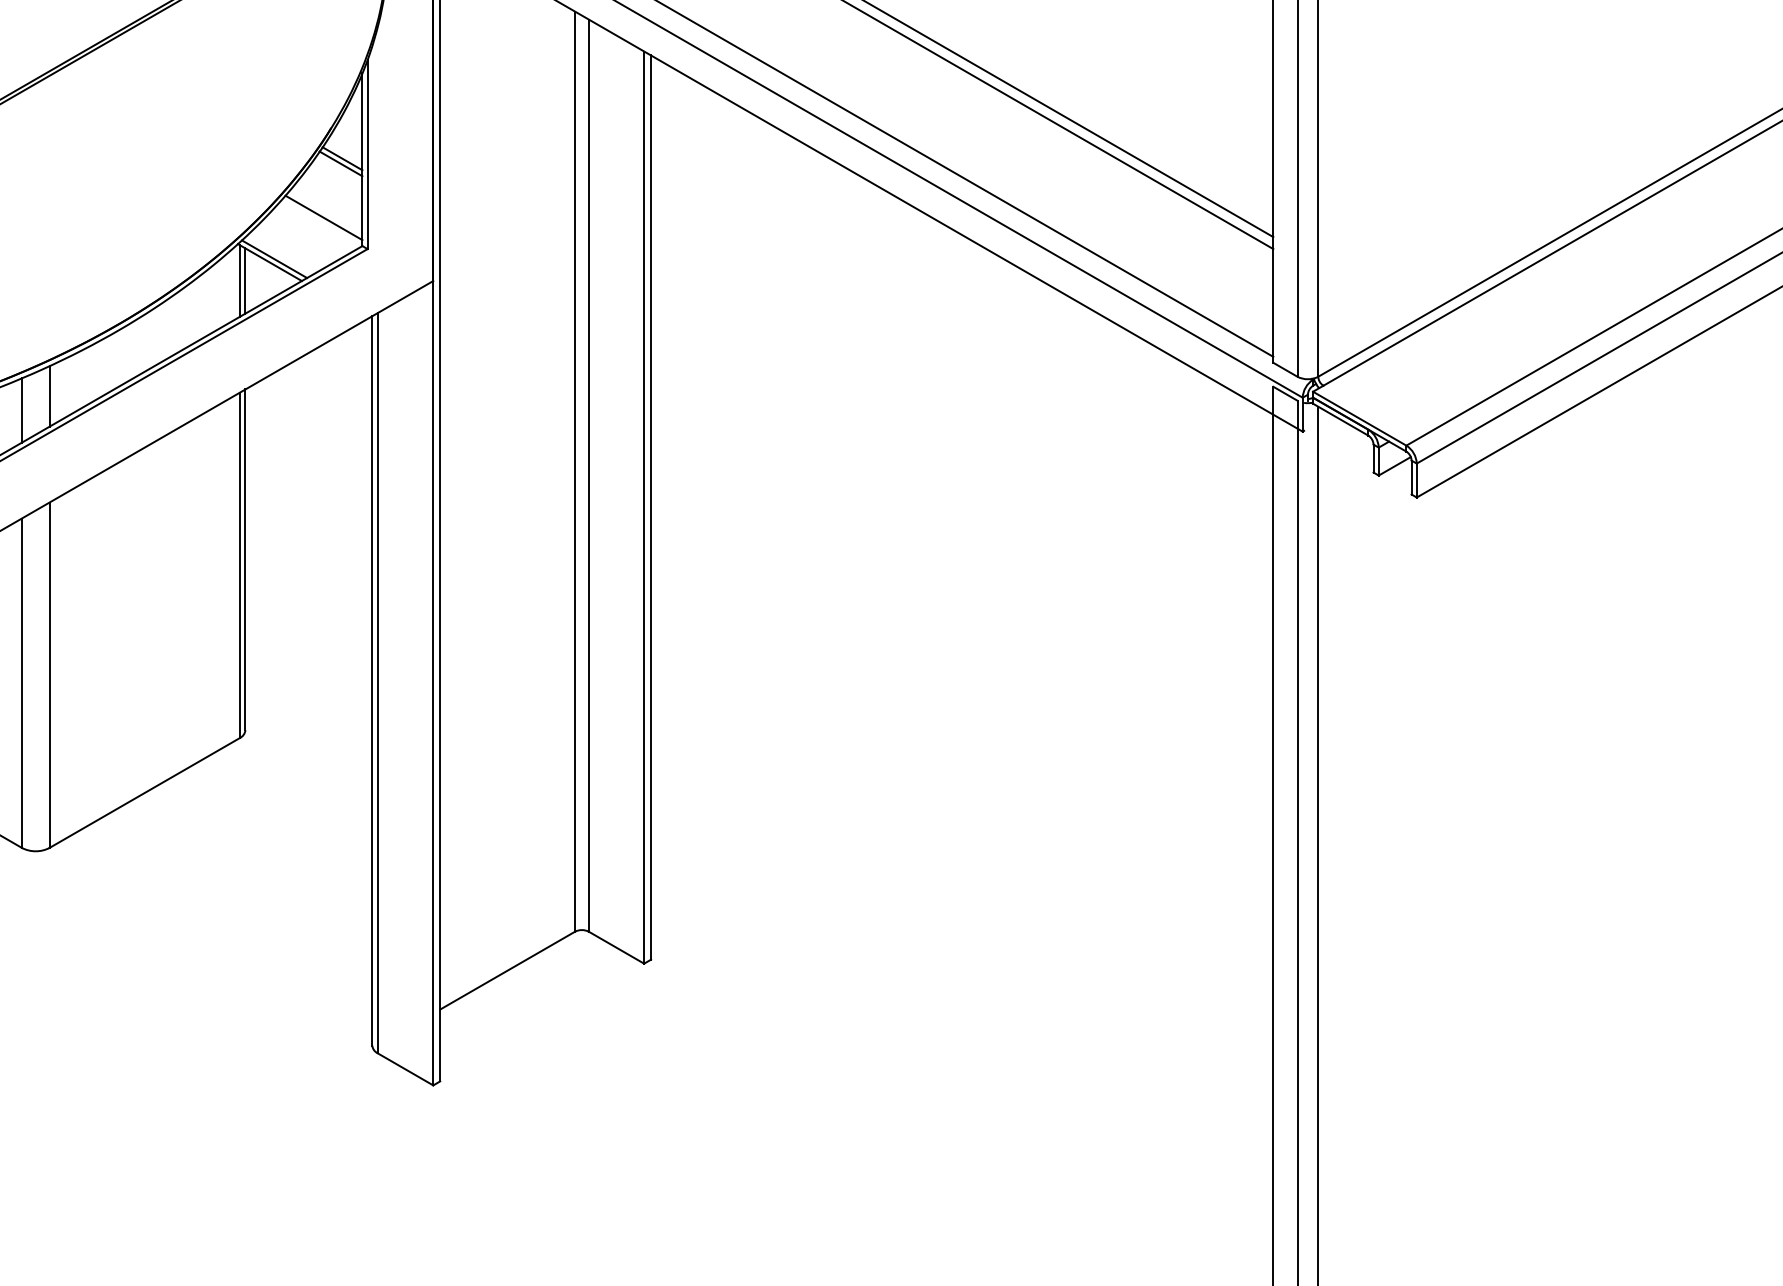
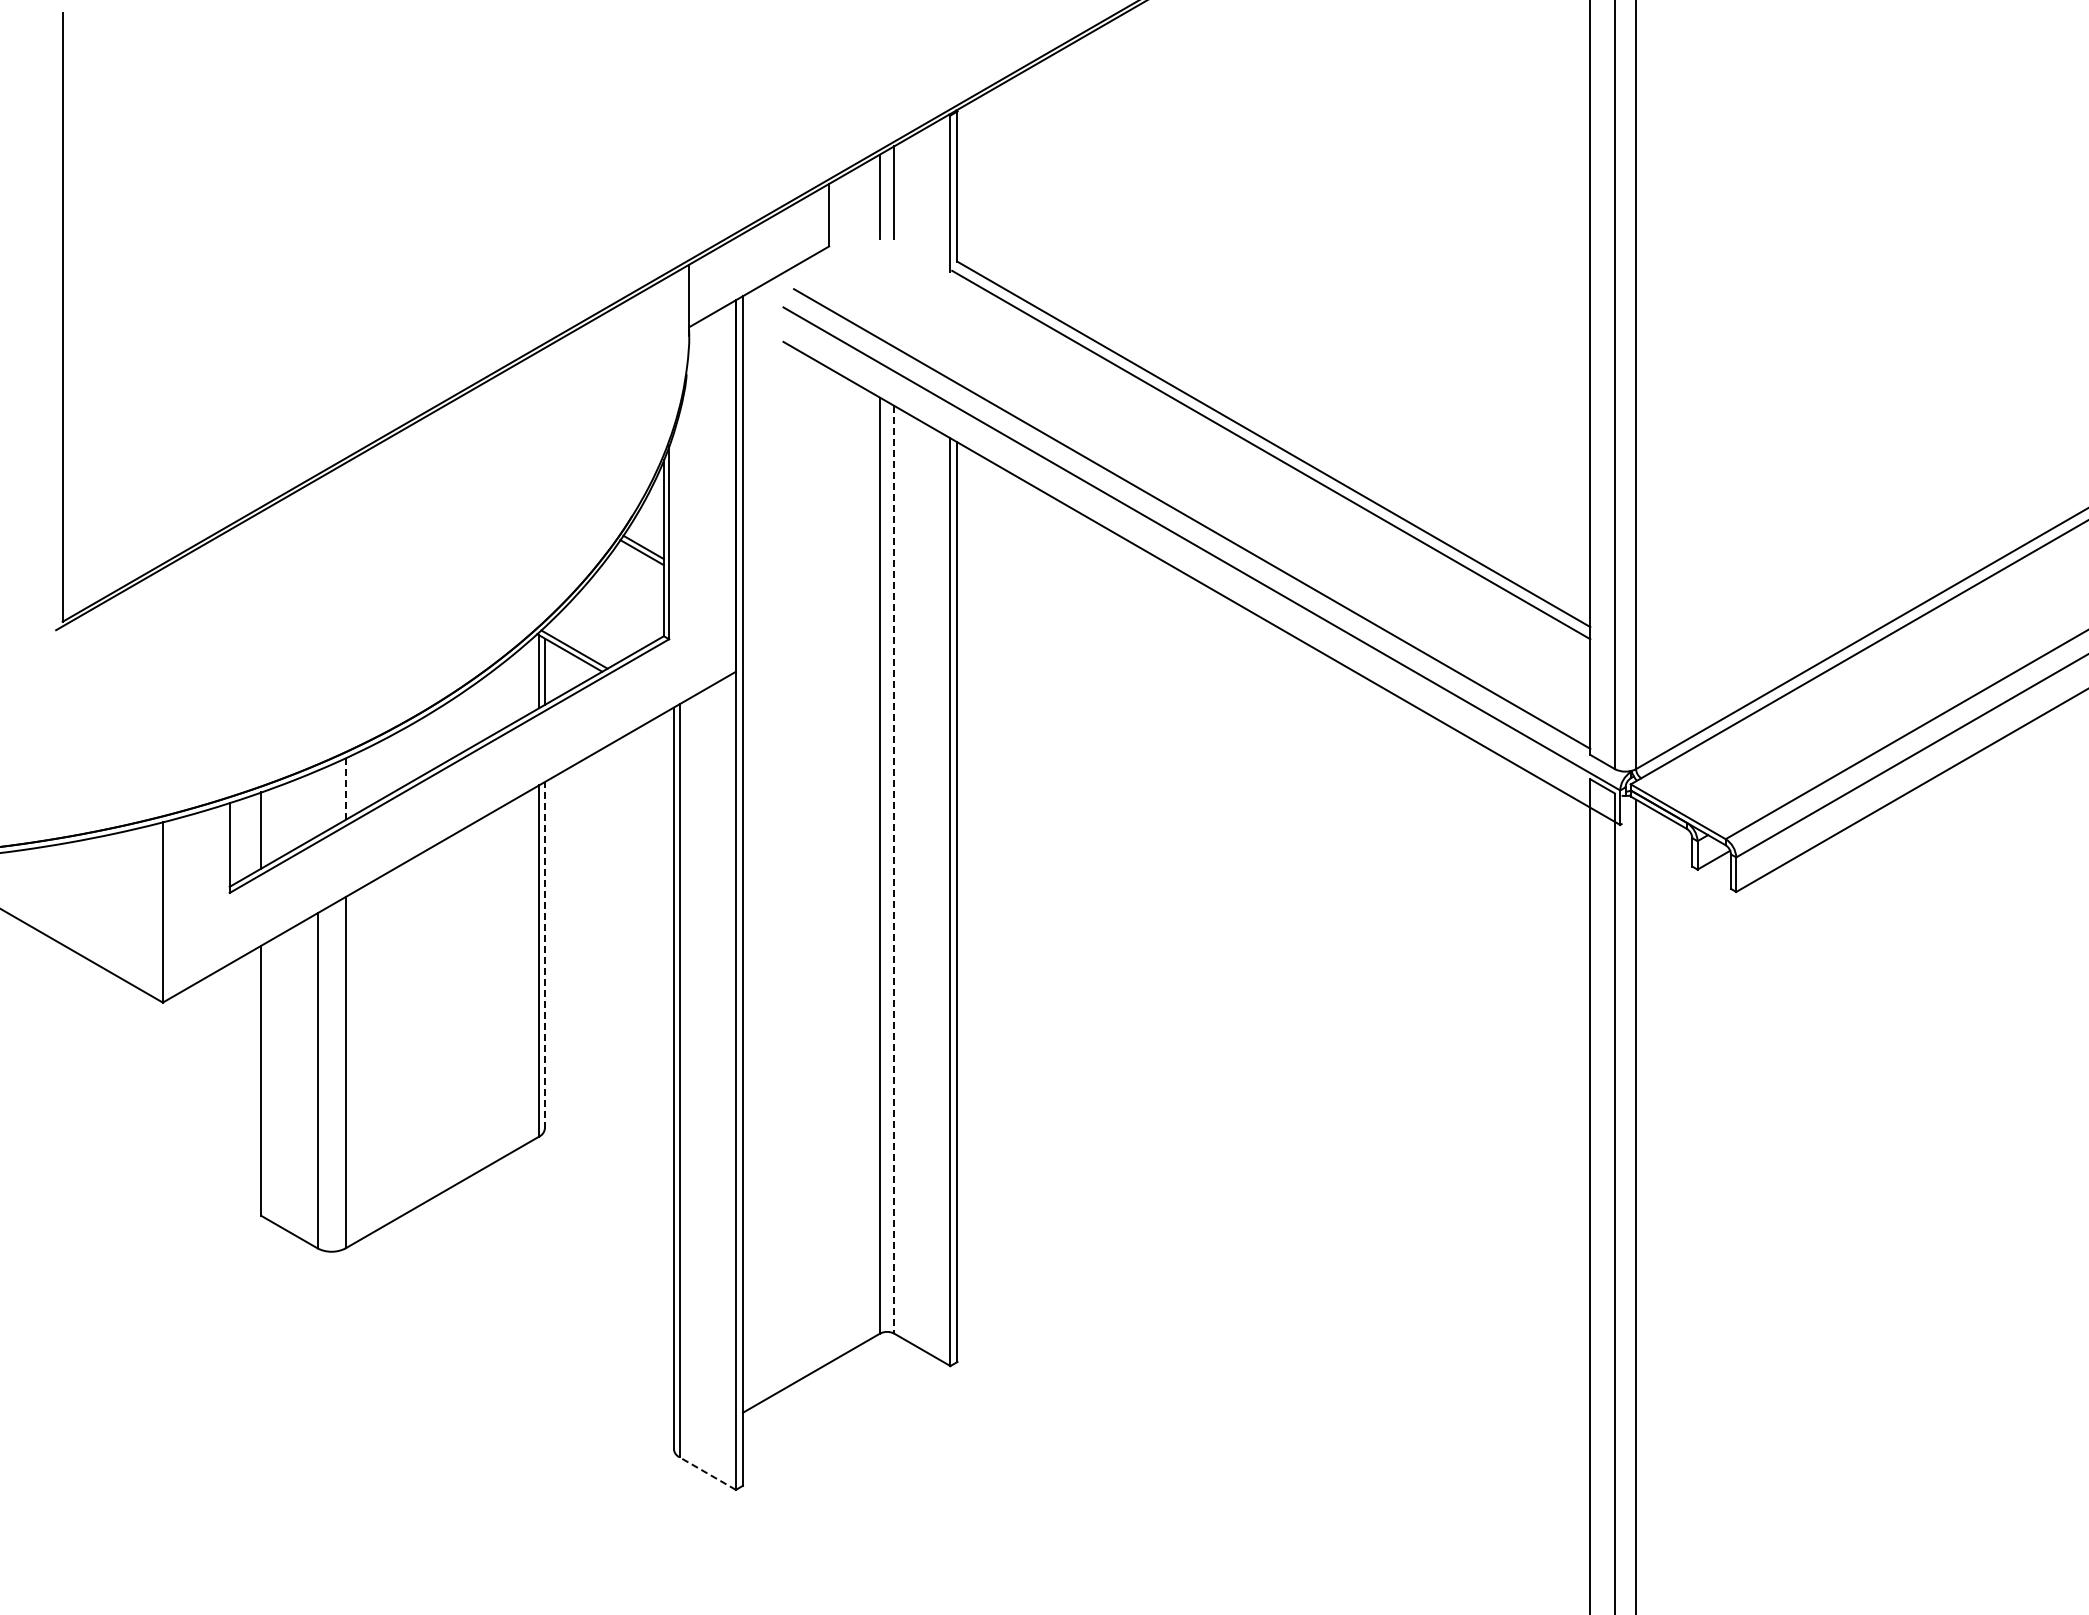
line: (323, 217) -> (624, 607), removed
line: (49, 396) -> (345, 789), solid -> dashed
line: (21, 410) -> (317, 803), removed
line: (589, 475) -> (894, 869), solid -> dashed
line: (245, 559) -> (544, 954), solid -> dashed
line: (405, 1069) -> (707, 1473), solid -> dashed

